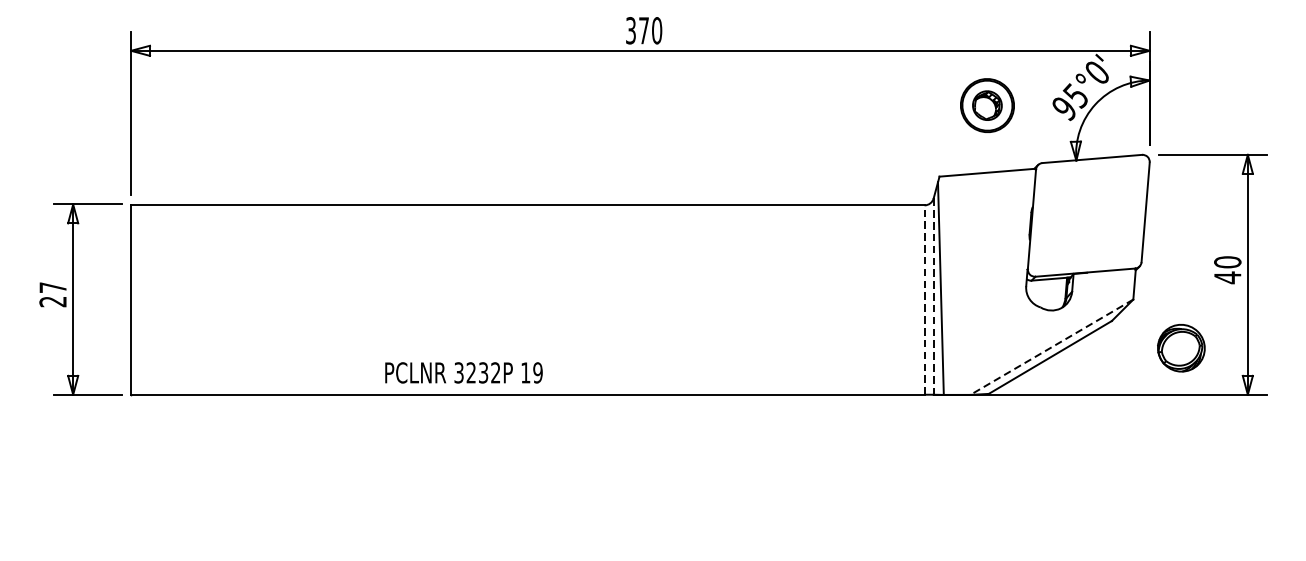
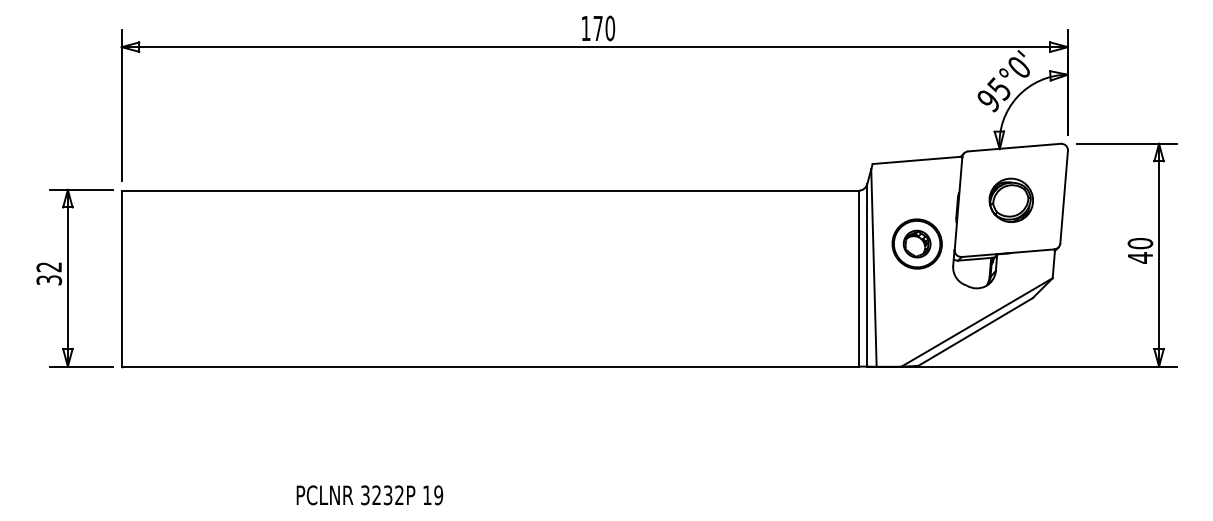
text: (630, 30) -> (585, 28), 370 -> 170
part: (986, 105) -> (916, 243), moved
text: (53, 294) -> (49, 273), 27 -> 32
line: (933, 296) -> (867, 275), dashed -> solid
line: (924, 299) -> (858, 278), dashed -> solid
line: (1052, 347) -> (977, 322), dashed -> solid
part: (1180, 347) -> (1010, 199), moved
text: (463, 373) -> (369, 495), moved

